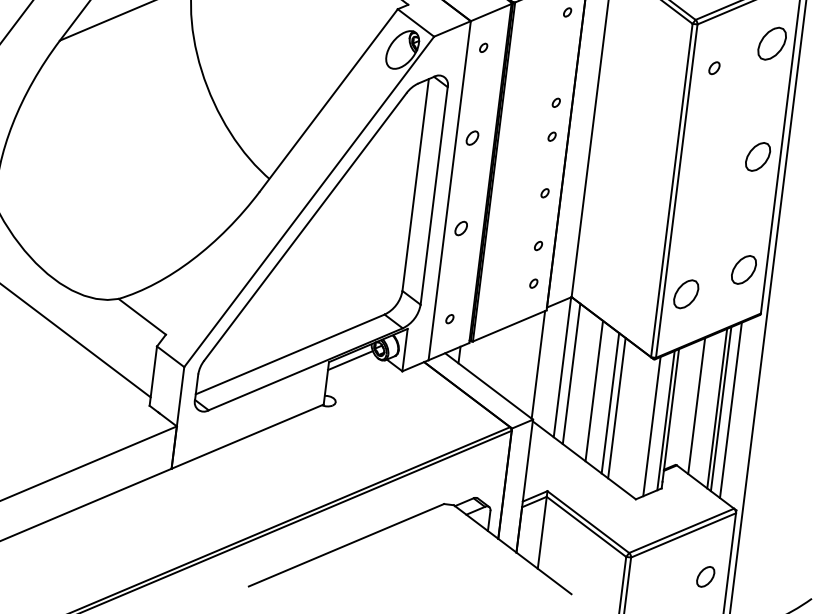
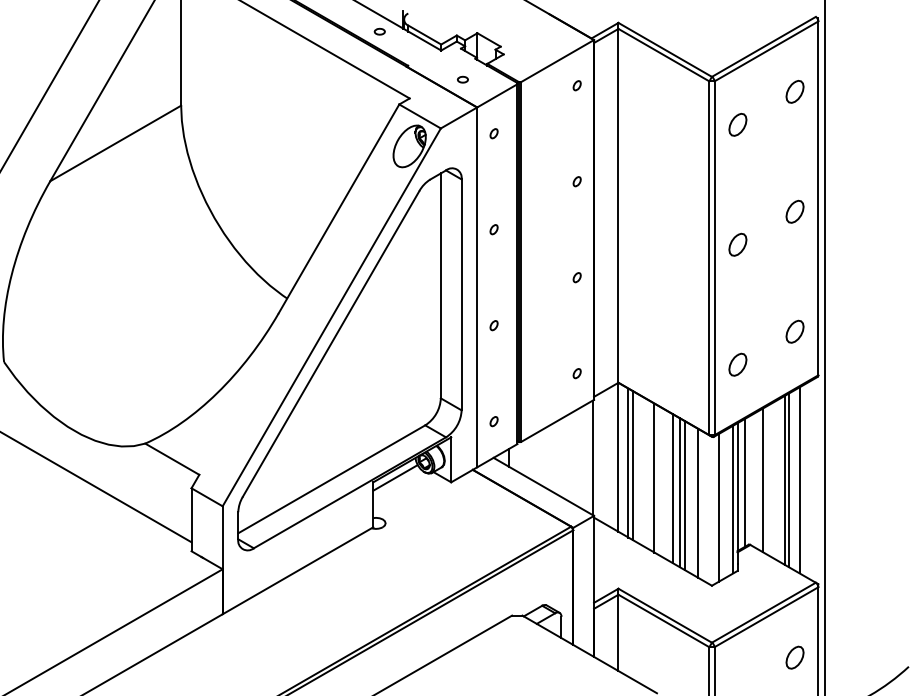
part: (771, 43) -> (794, 91), size x0.62
part: (714, 67) -> (737, 124), size x1.67
part: (551, 136) -> (576, 217), removed
part: (471, 138) -> (493, 229), size x0.62
part: (757, 156) -> (794, 211), size x0.71
part: (699, 180) -> (737, 244), added
part: (460, 228) -> (493, 325), size x0.62
part: (537, 245) -> (576, 333), removed
part: (743, 269) -> (794, 331), size x0.71
part: (685, 293) -> (737, 364), size x0.71
line: (575, 375) -> (632, 464), added
line: (678, 405) -> (744, 482), added
line: (620, 410) -> (684, 494), added
line: (632, 419) -> (698, 502), added

